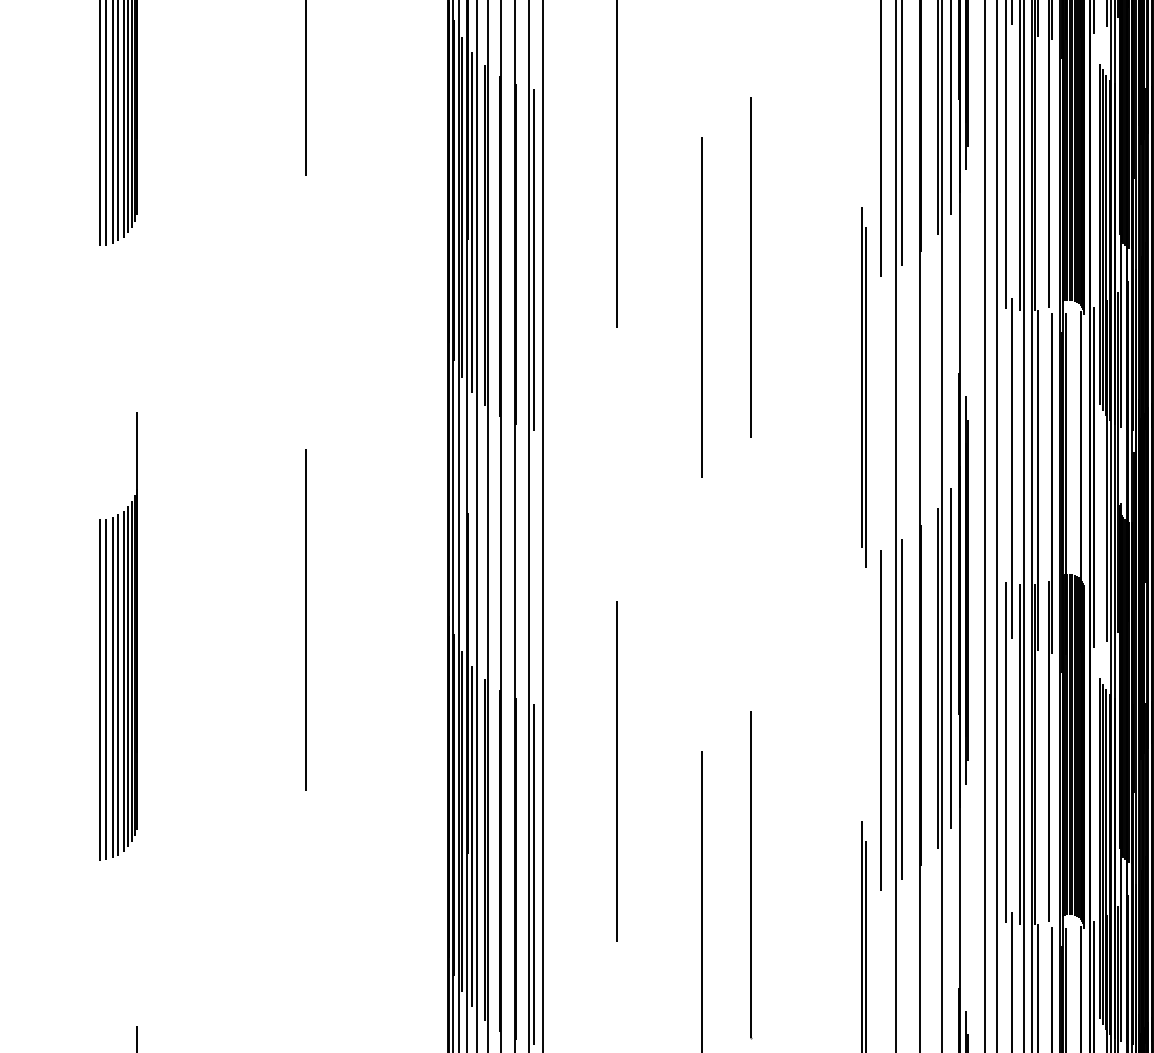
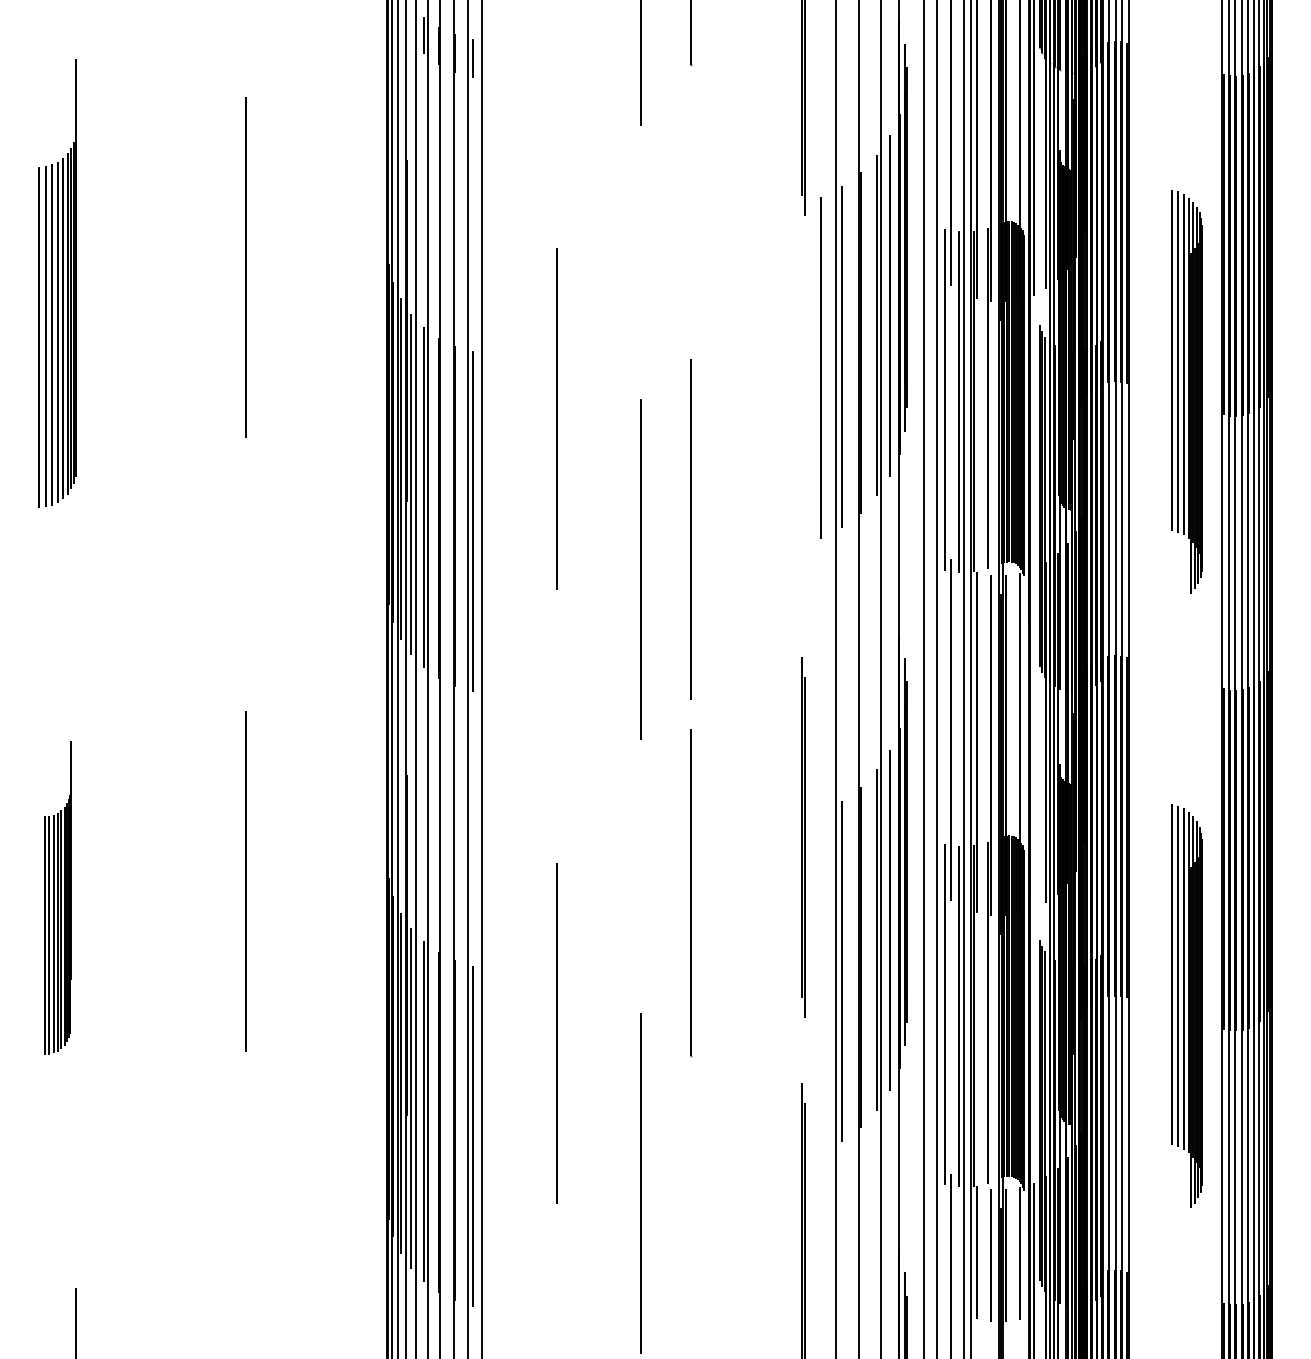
line: (863, 387) -> (802, 837), moved
line: (1094, 476) -> (1033, 738), removed
part: (118, 635) -> (57, 897), size x0.7
line: (881, 720) -> (820, 982), removed
line: (752, 875) -> (691, 893), moved

